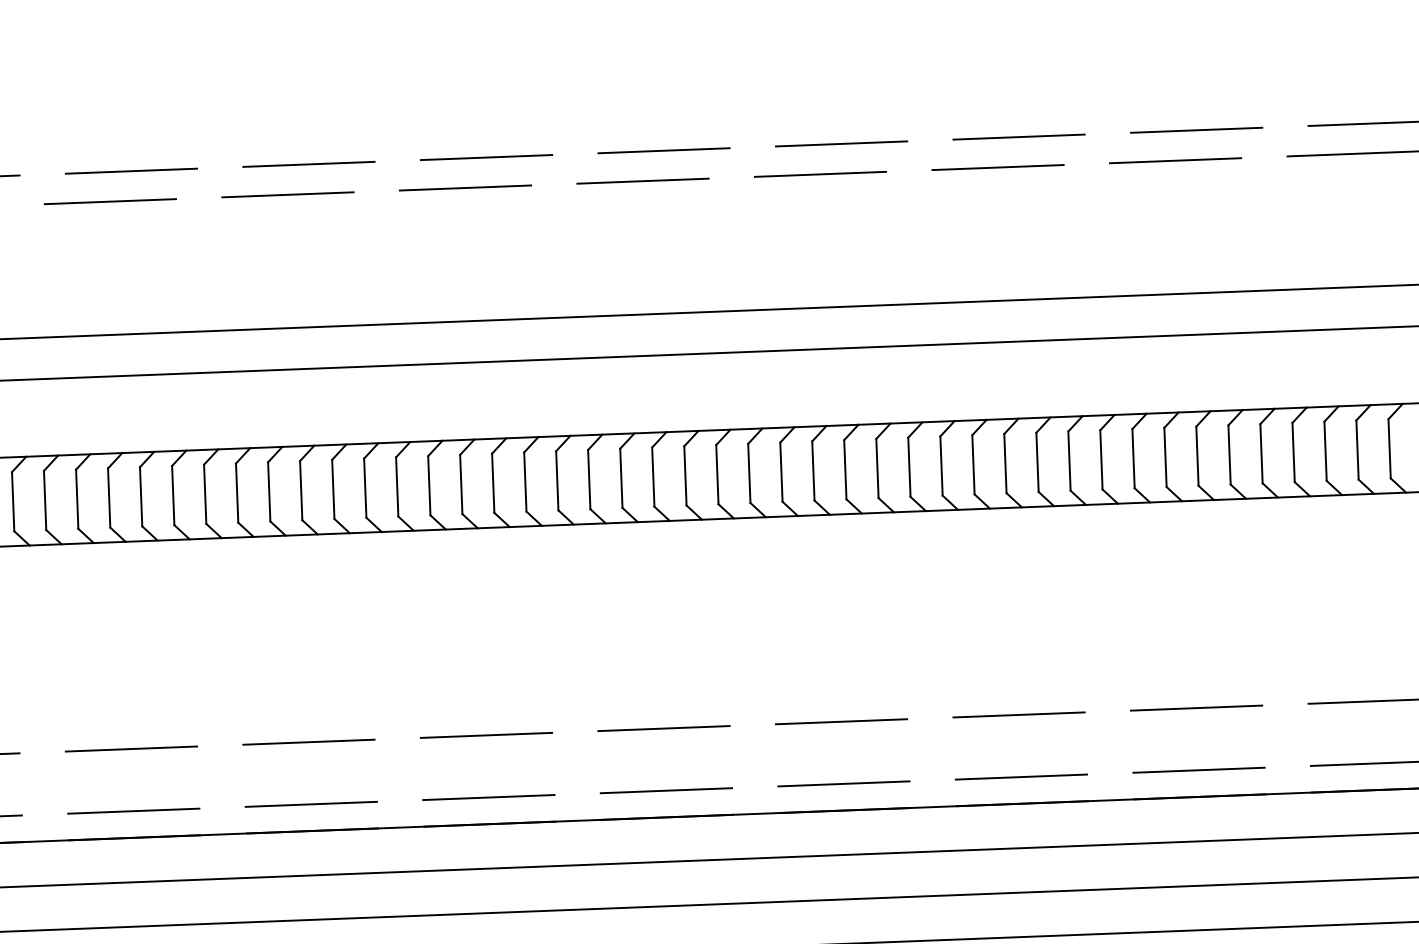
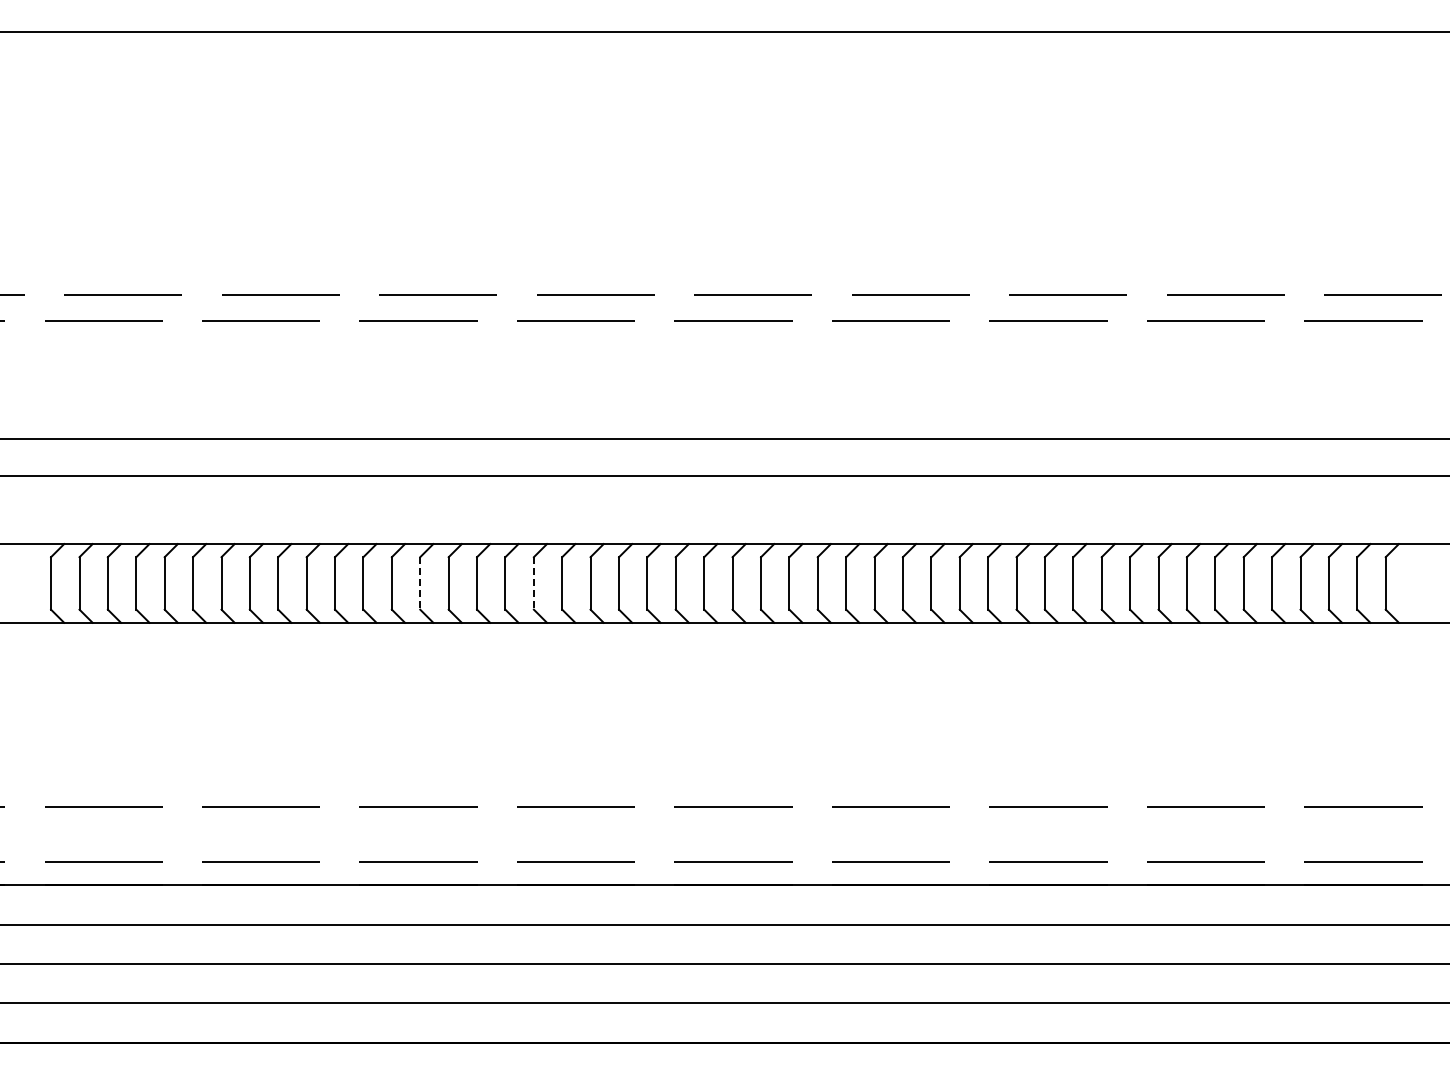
line: (428, 485) -> (533, 583), solid -> dashed
line: (301, 490) -> (420, 583), solid -> dashed

